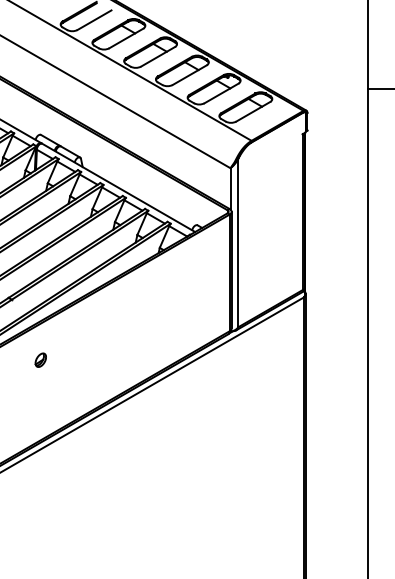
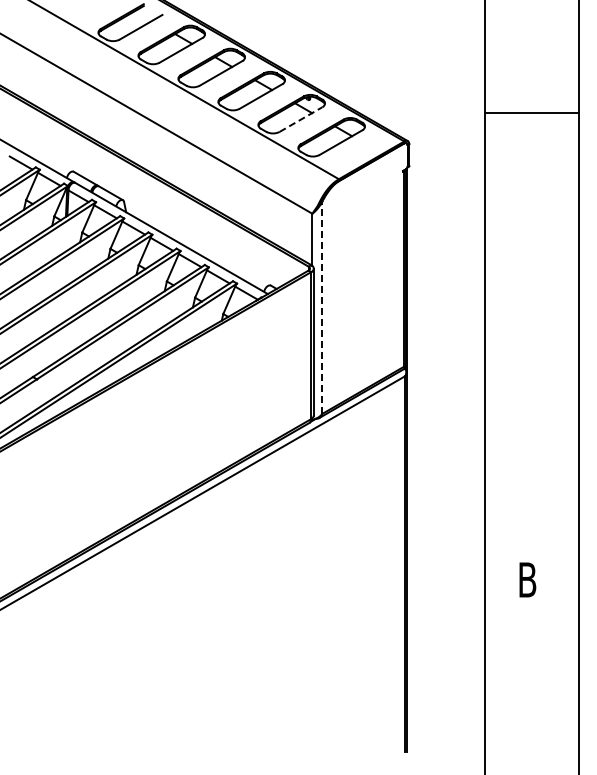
line: (221, 93) -> (301, 119), solid -> dashed
line: (238, 242) -> (322, 307), solid -> dashed
part: (40, 360) -> (72, 455), removed

